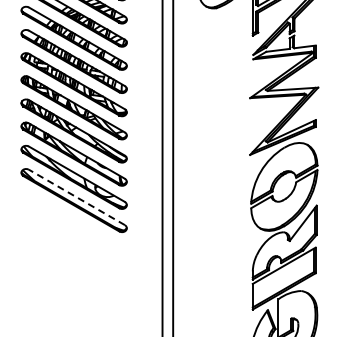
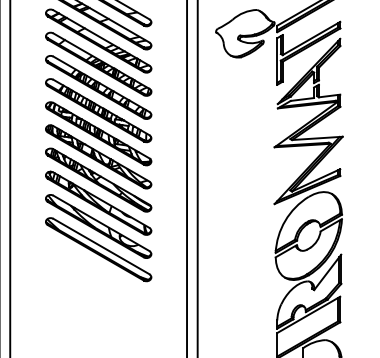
line: (76, 197) -> (100, 246), dashed -> solid

